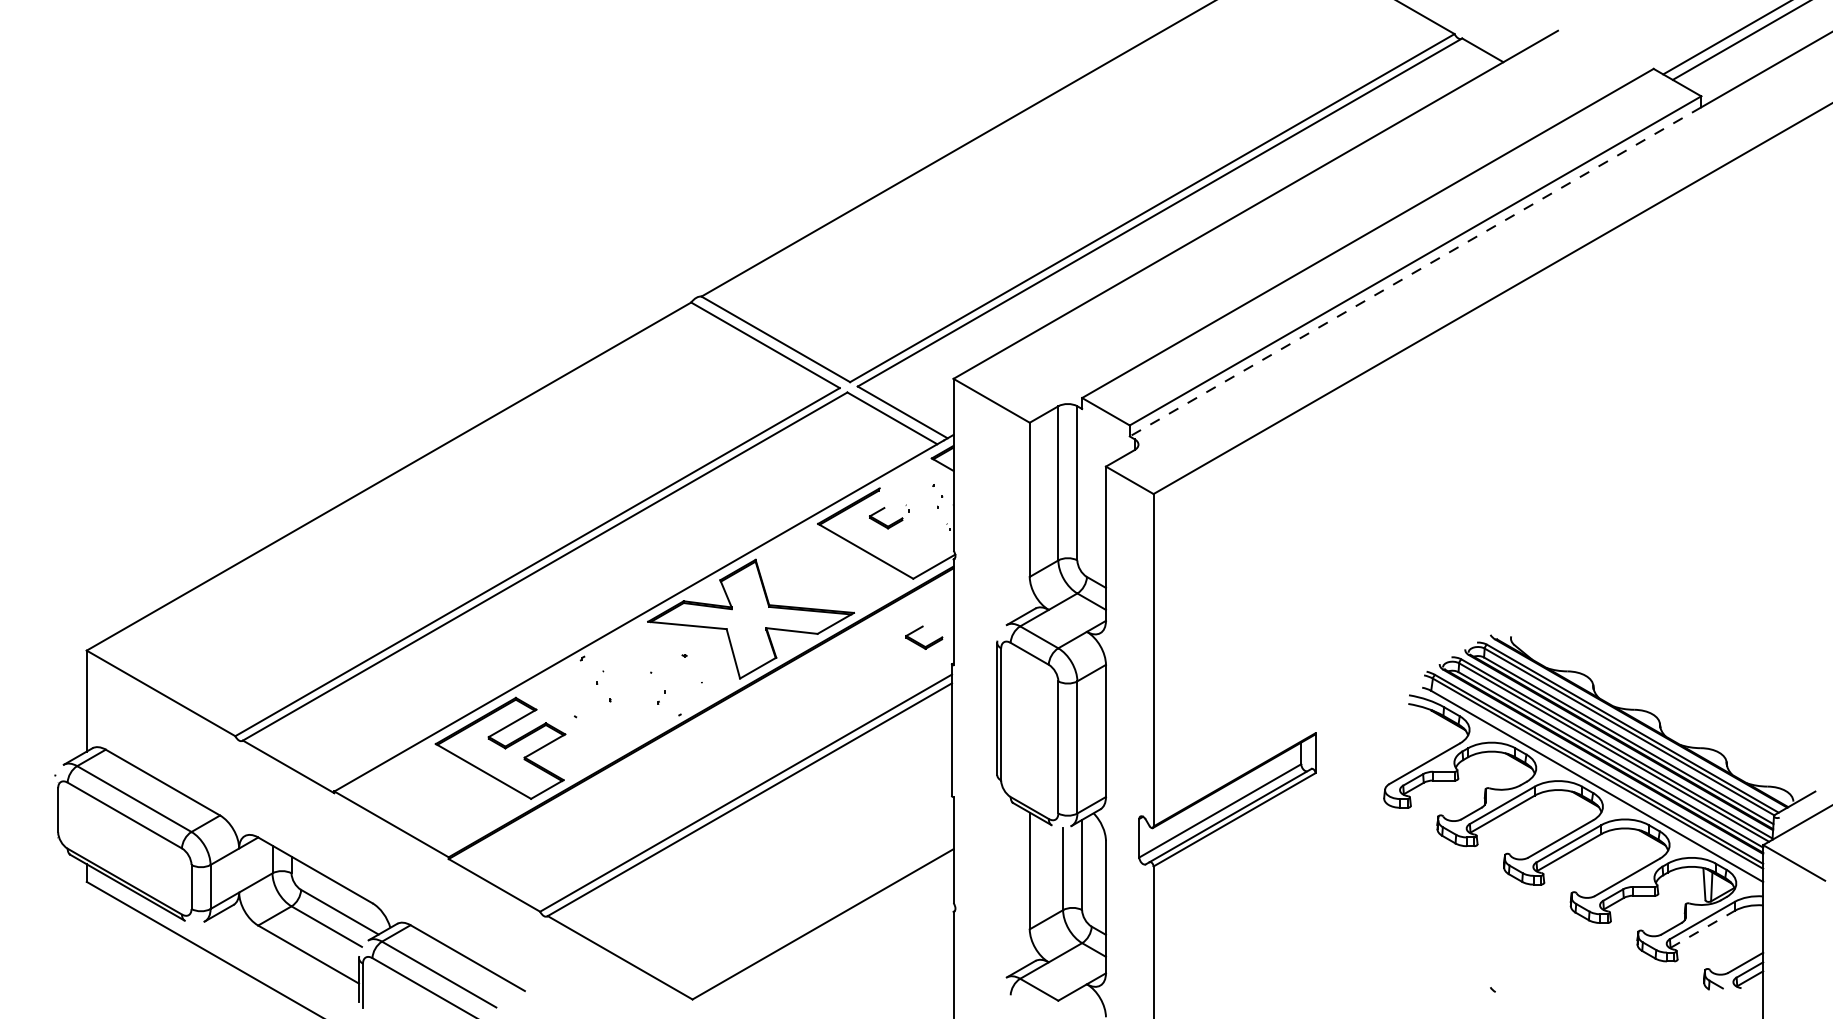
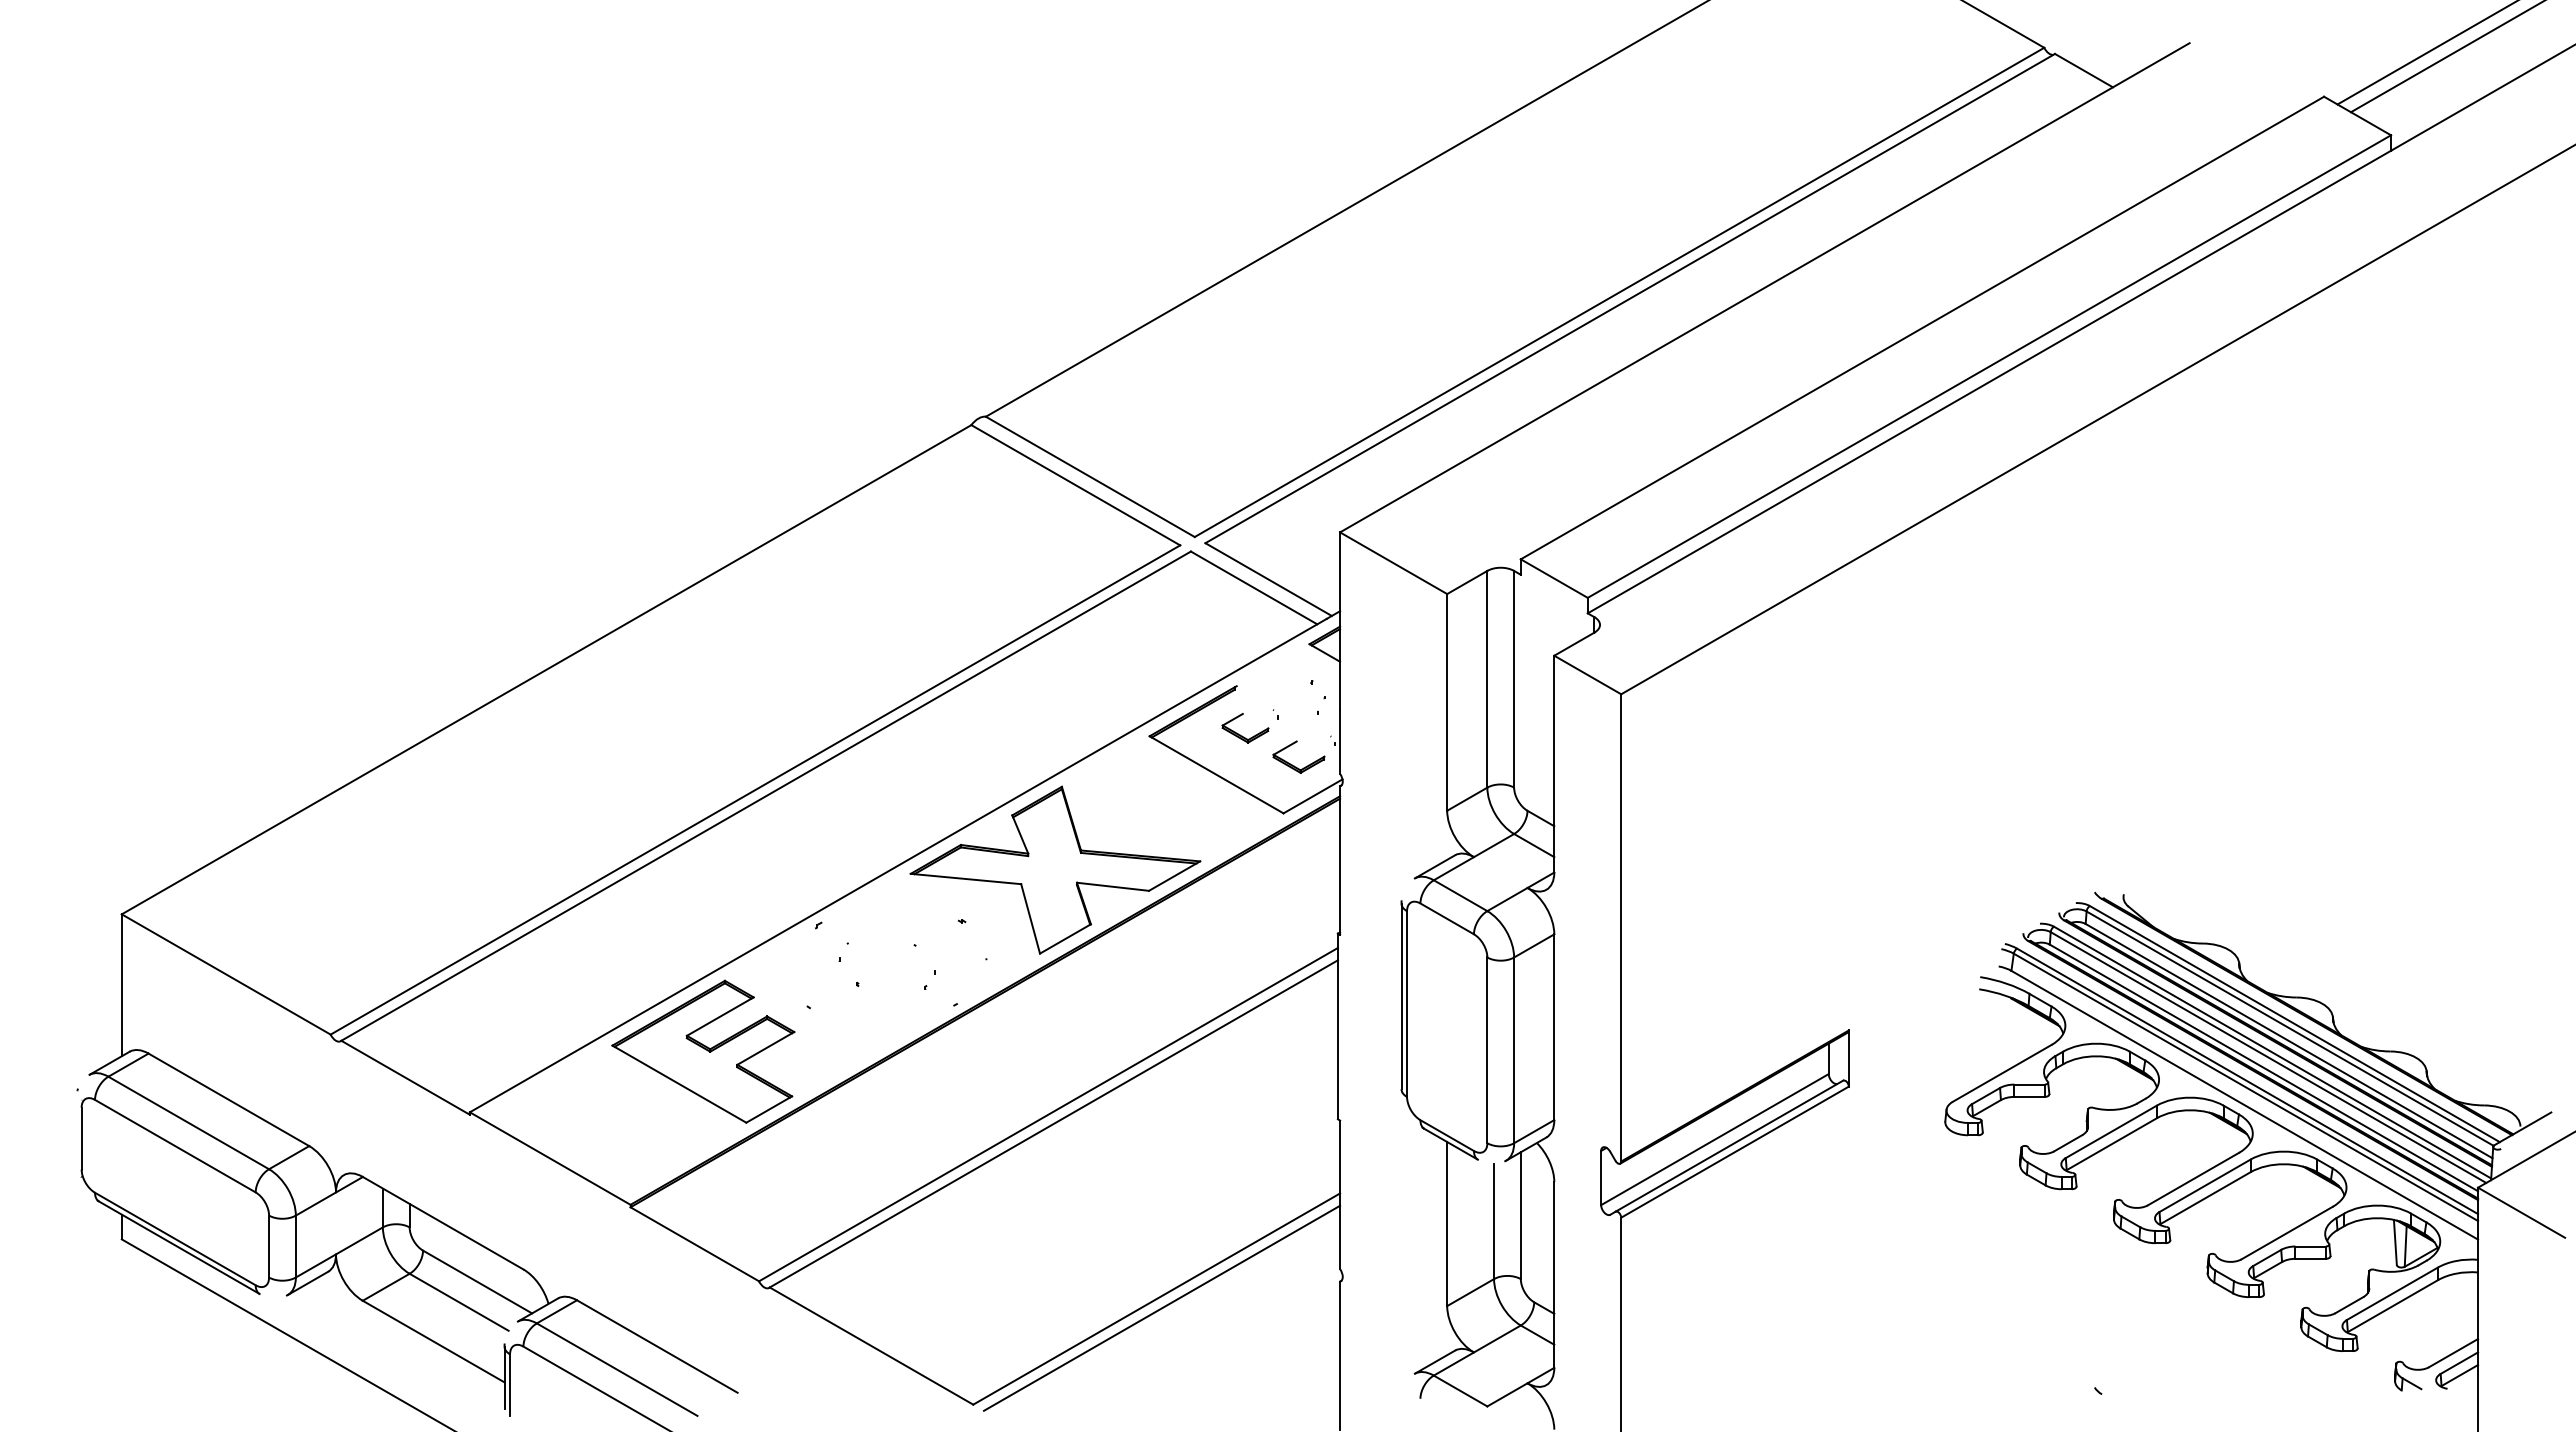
line: (1414, 272) -> (1988, 382), dashed -> solid
part: (921, 643) -> (1294, 765), moved
line: (1703, 928) -> (2393, 1305), dashed -> solid
line: (826, 930) -> (1161, 1307), added

